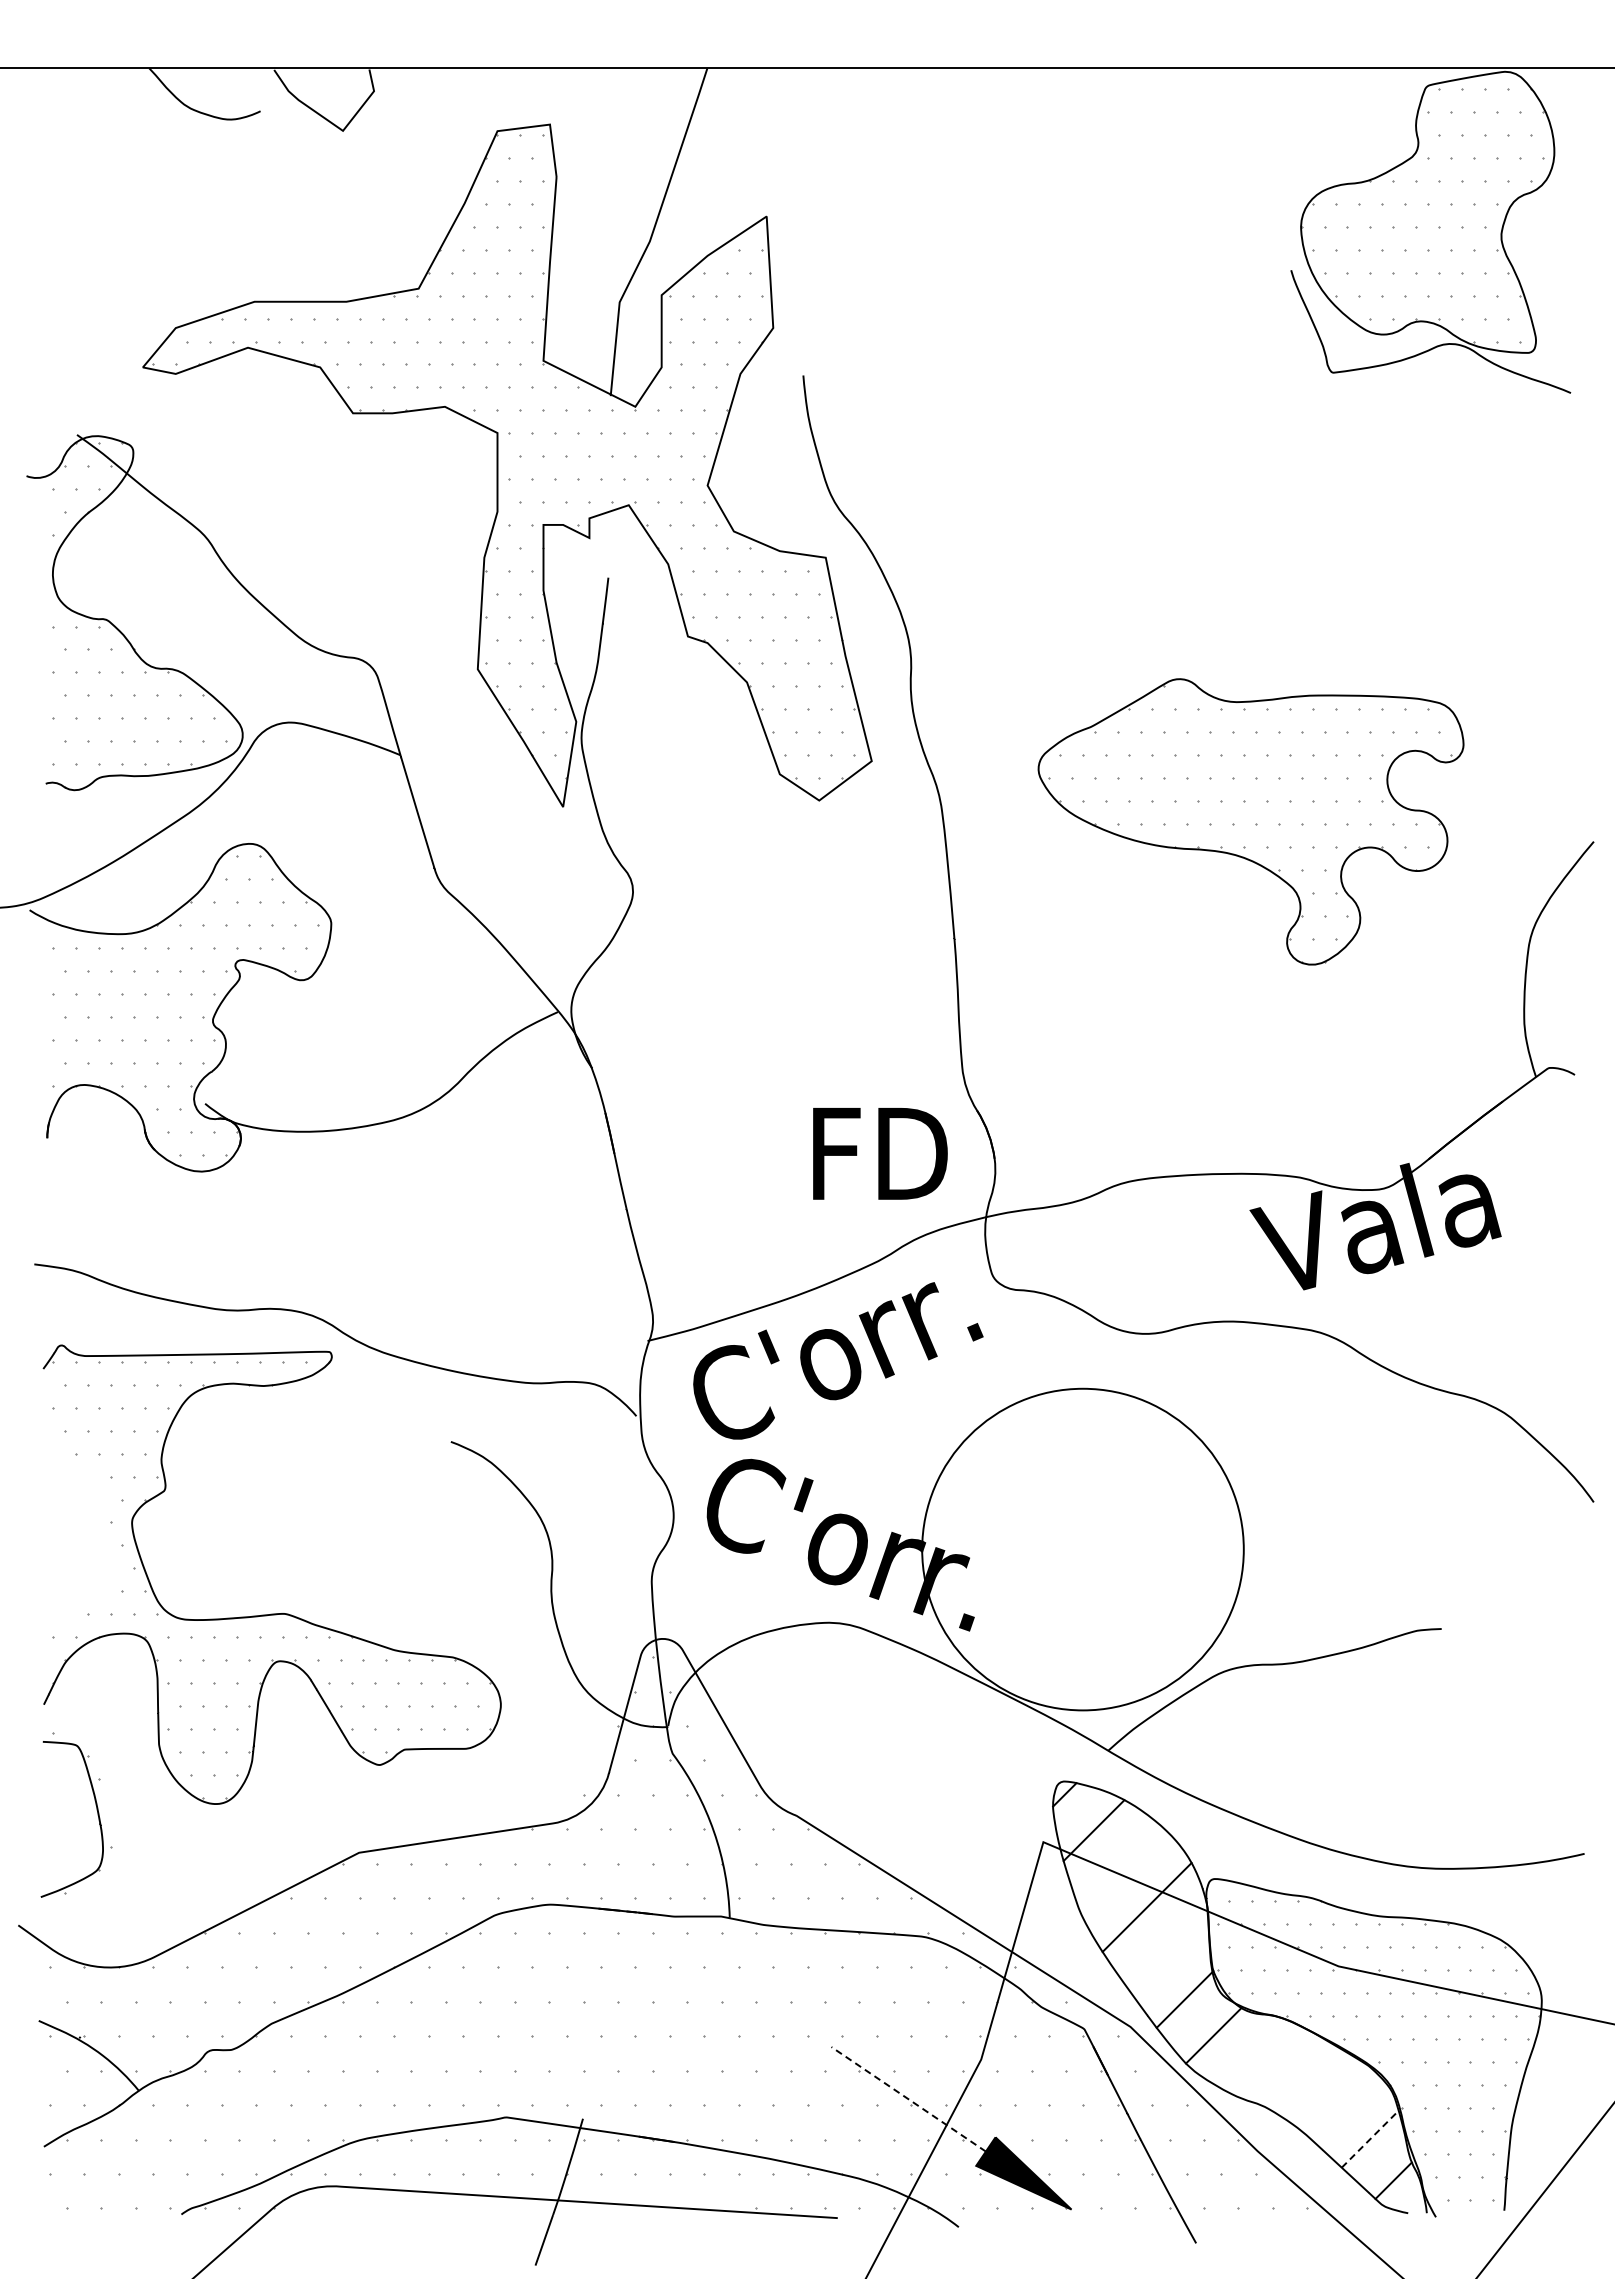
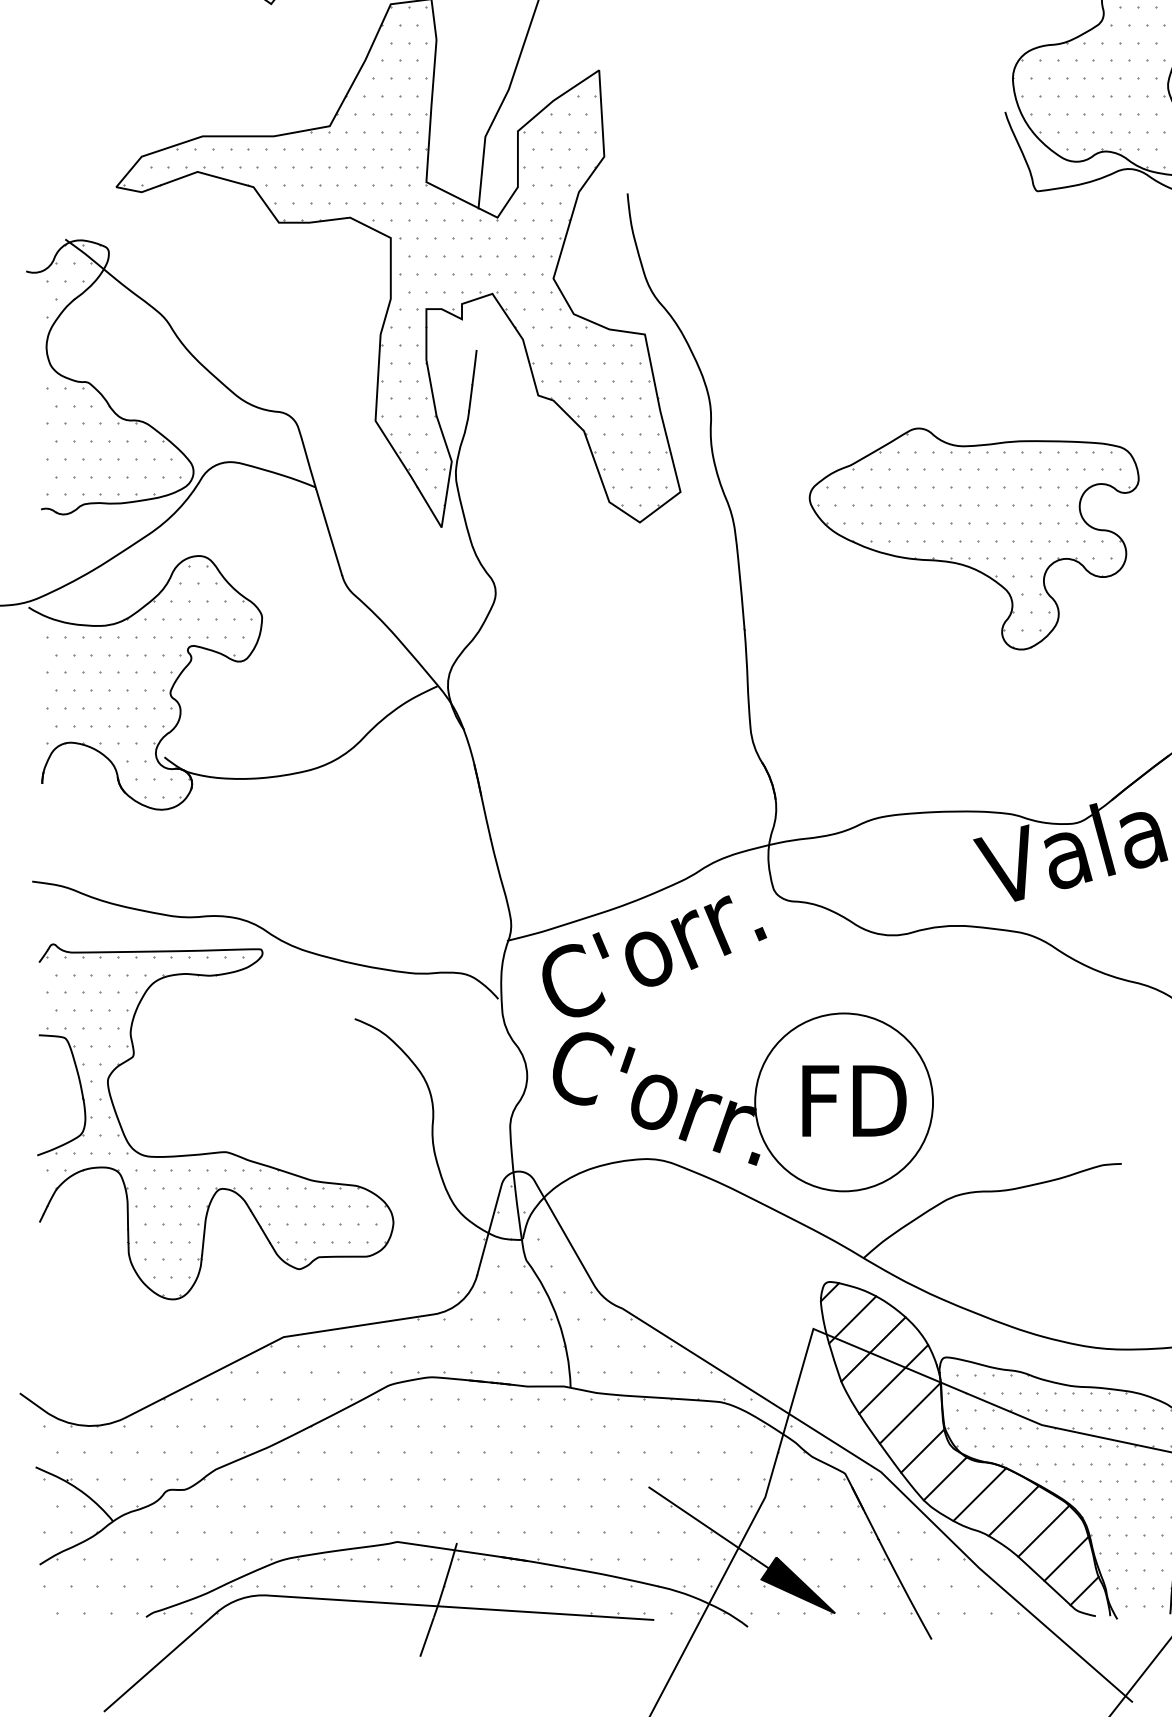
text: (880, 1153) -> (854, 1100), moved
circle: (1082, 1549) -> (843, 1102), size x0.71
part: (96, 1810) -> (80, 1088), moved
line: (1120, 1868) -> (873, 1349), added
line: (1168, 1950) -> (910, 1412), added
line: (1258, 2056) -> (979, 1494), added
line: (1301, 2077) -> (1013, 1511), added
line: (908, 2099) -> (709, 1528), dashed -> solid
line: (1340, 2103) -> (1043, 1531), added
line: (1370, 2138) -> (1066, 1558), dashed -> solid

